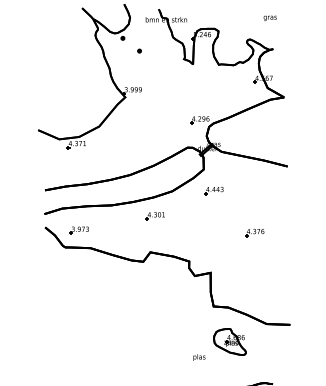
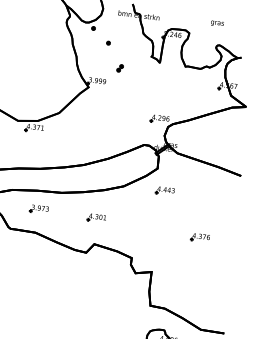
text: (269, 17) -> (216, 22), moved
part: (153, 74) -> (119, 68), added
part: (154, 216) -> (95, 218), moved
part: (78, 230) -> (38, 209), moved

